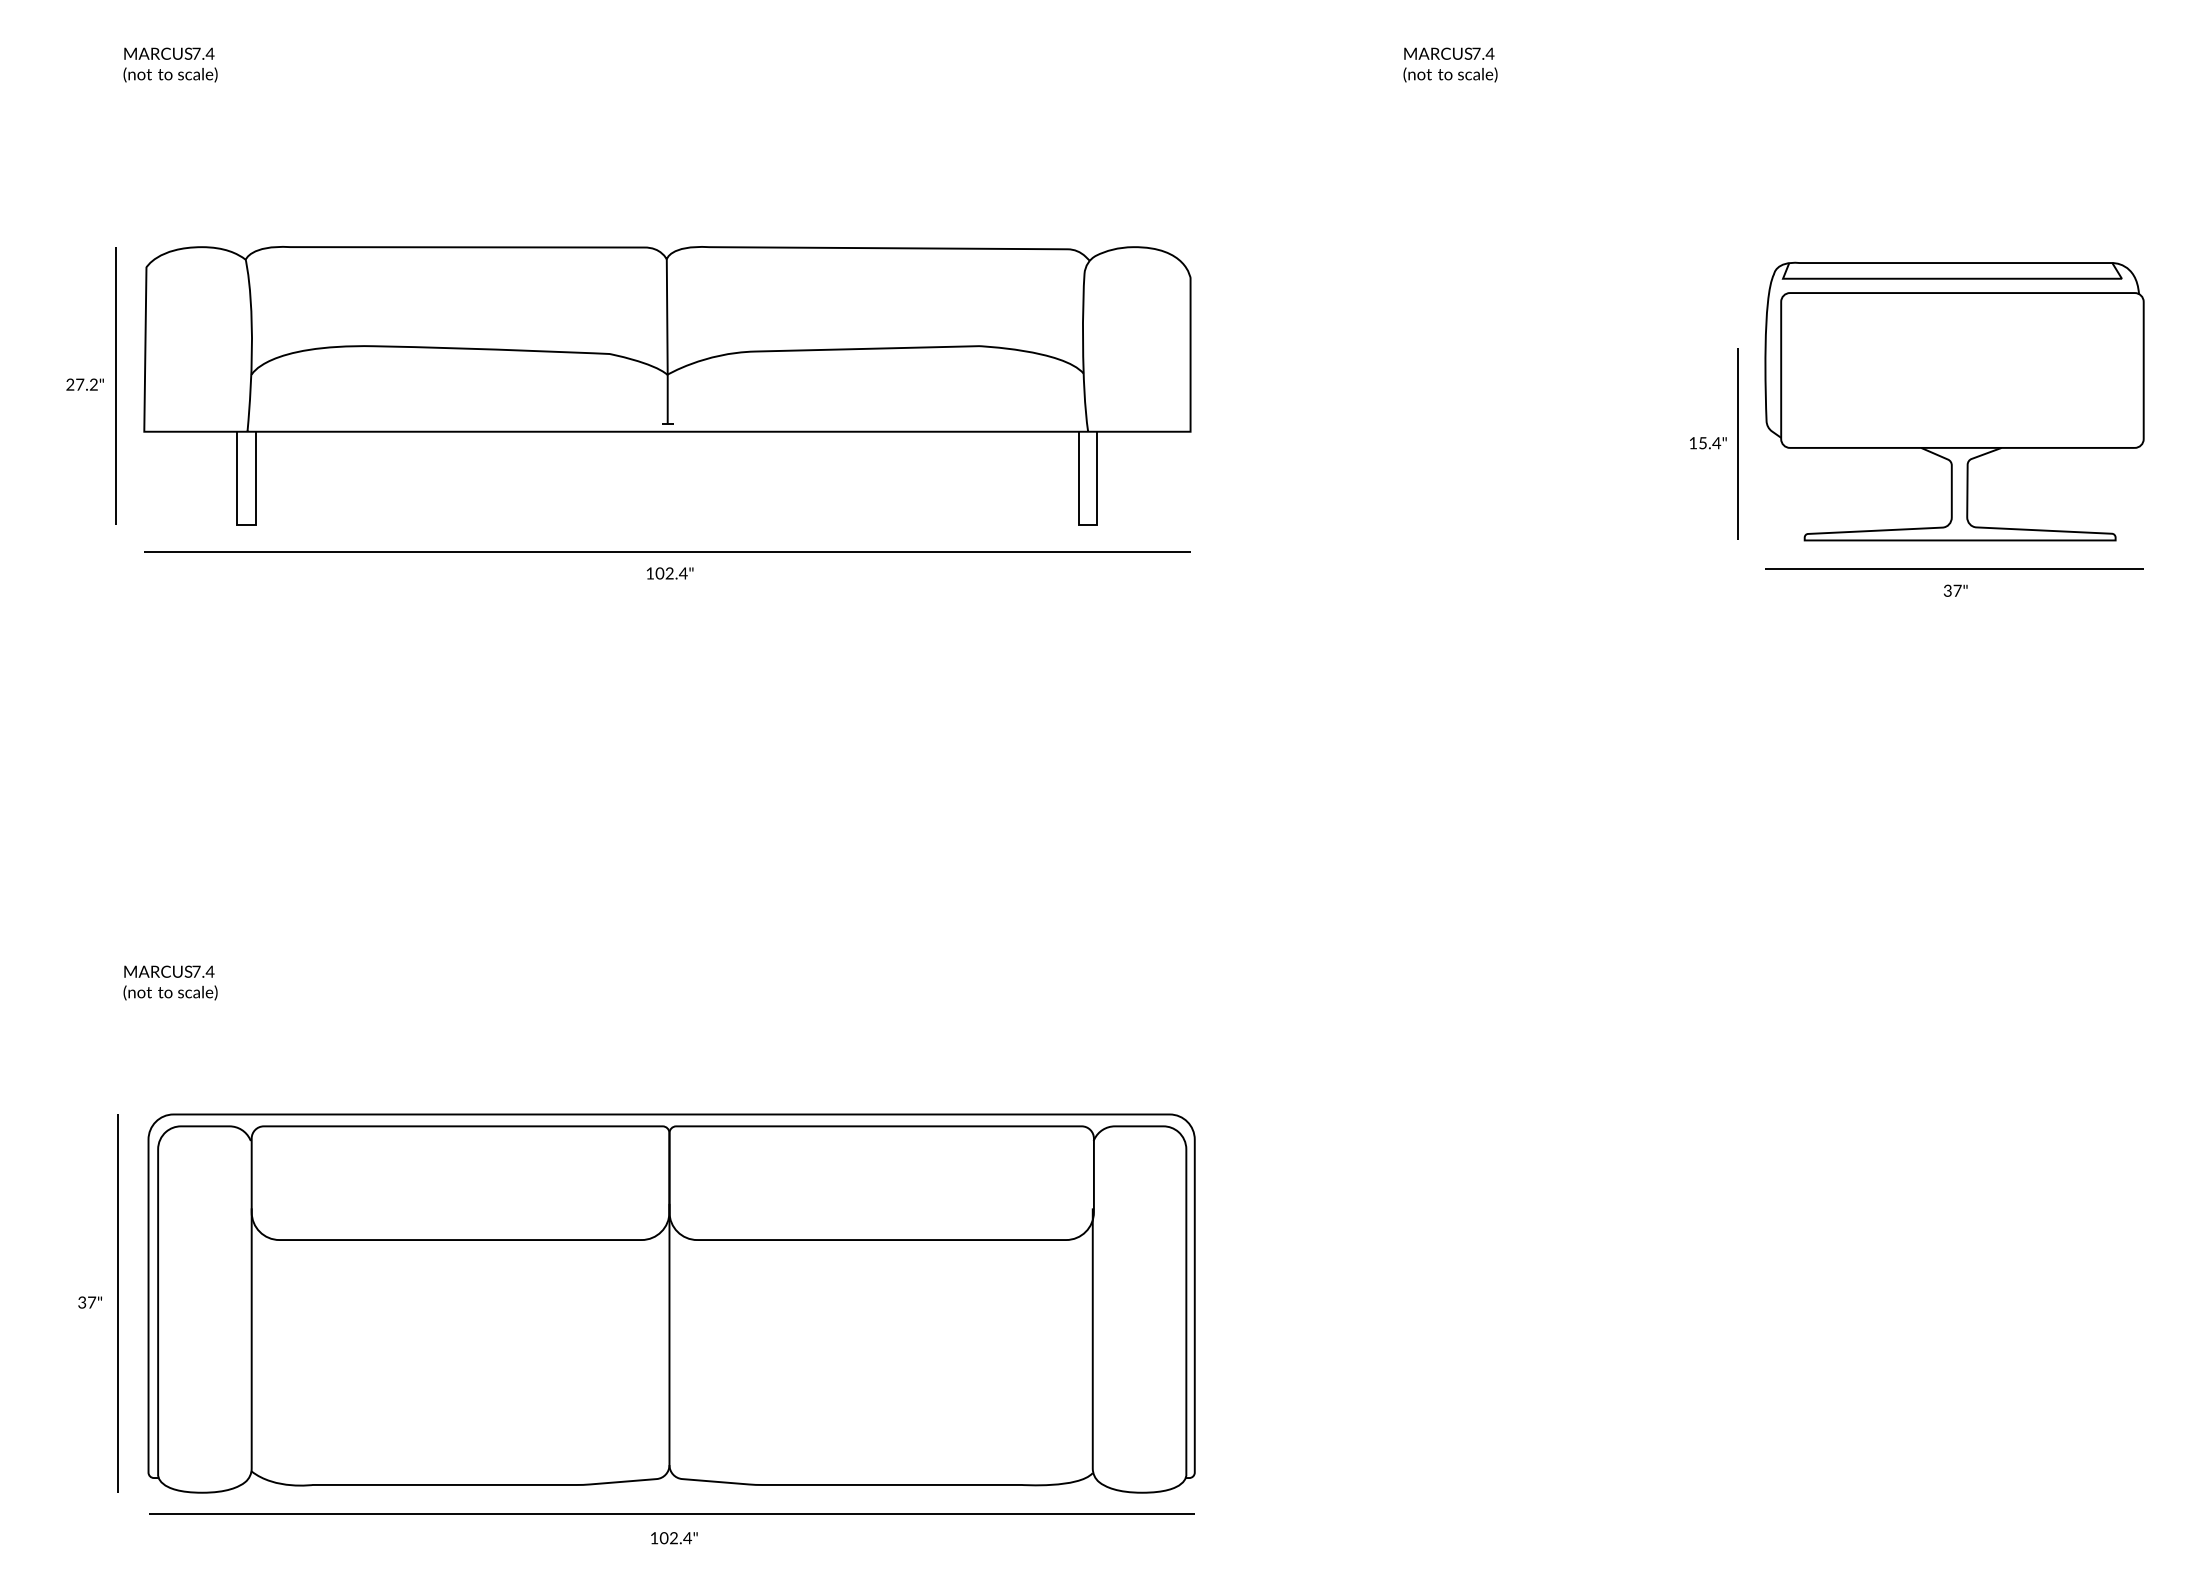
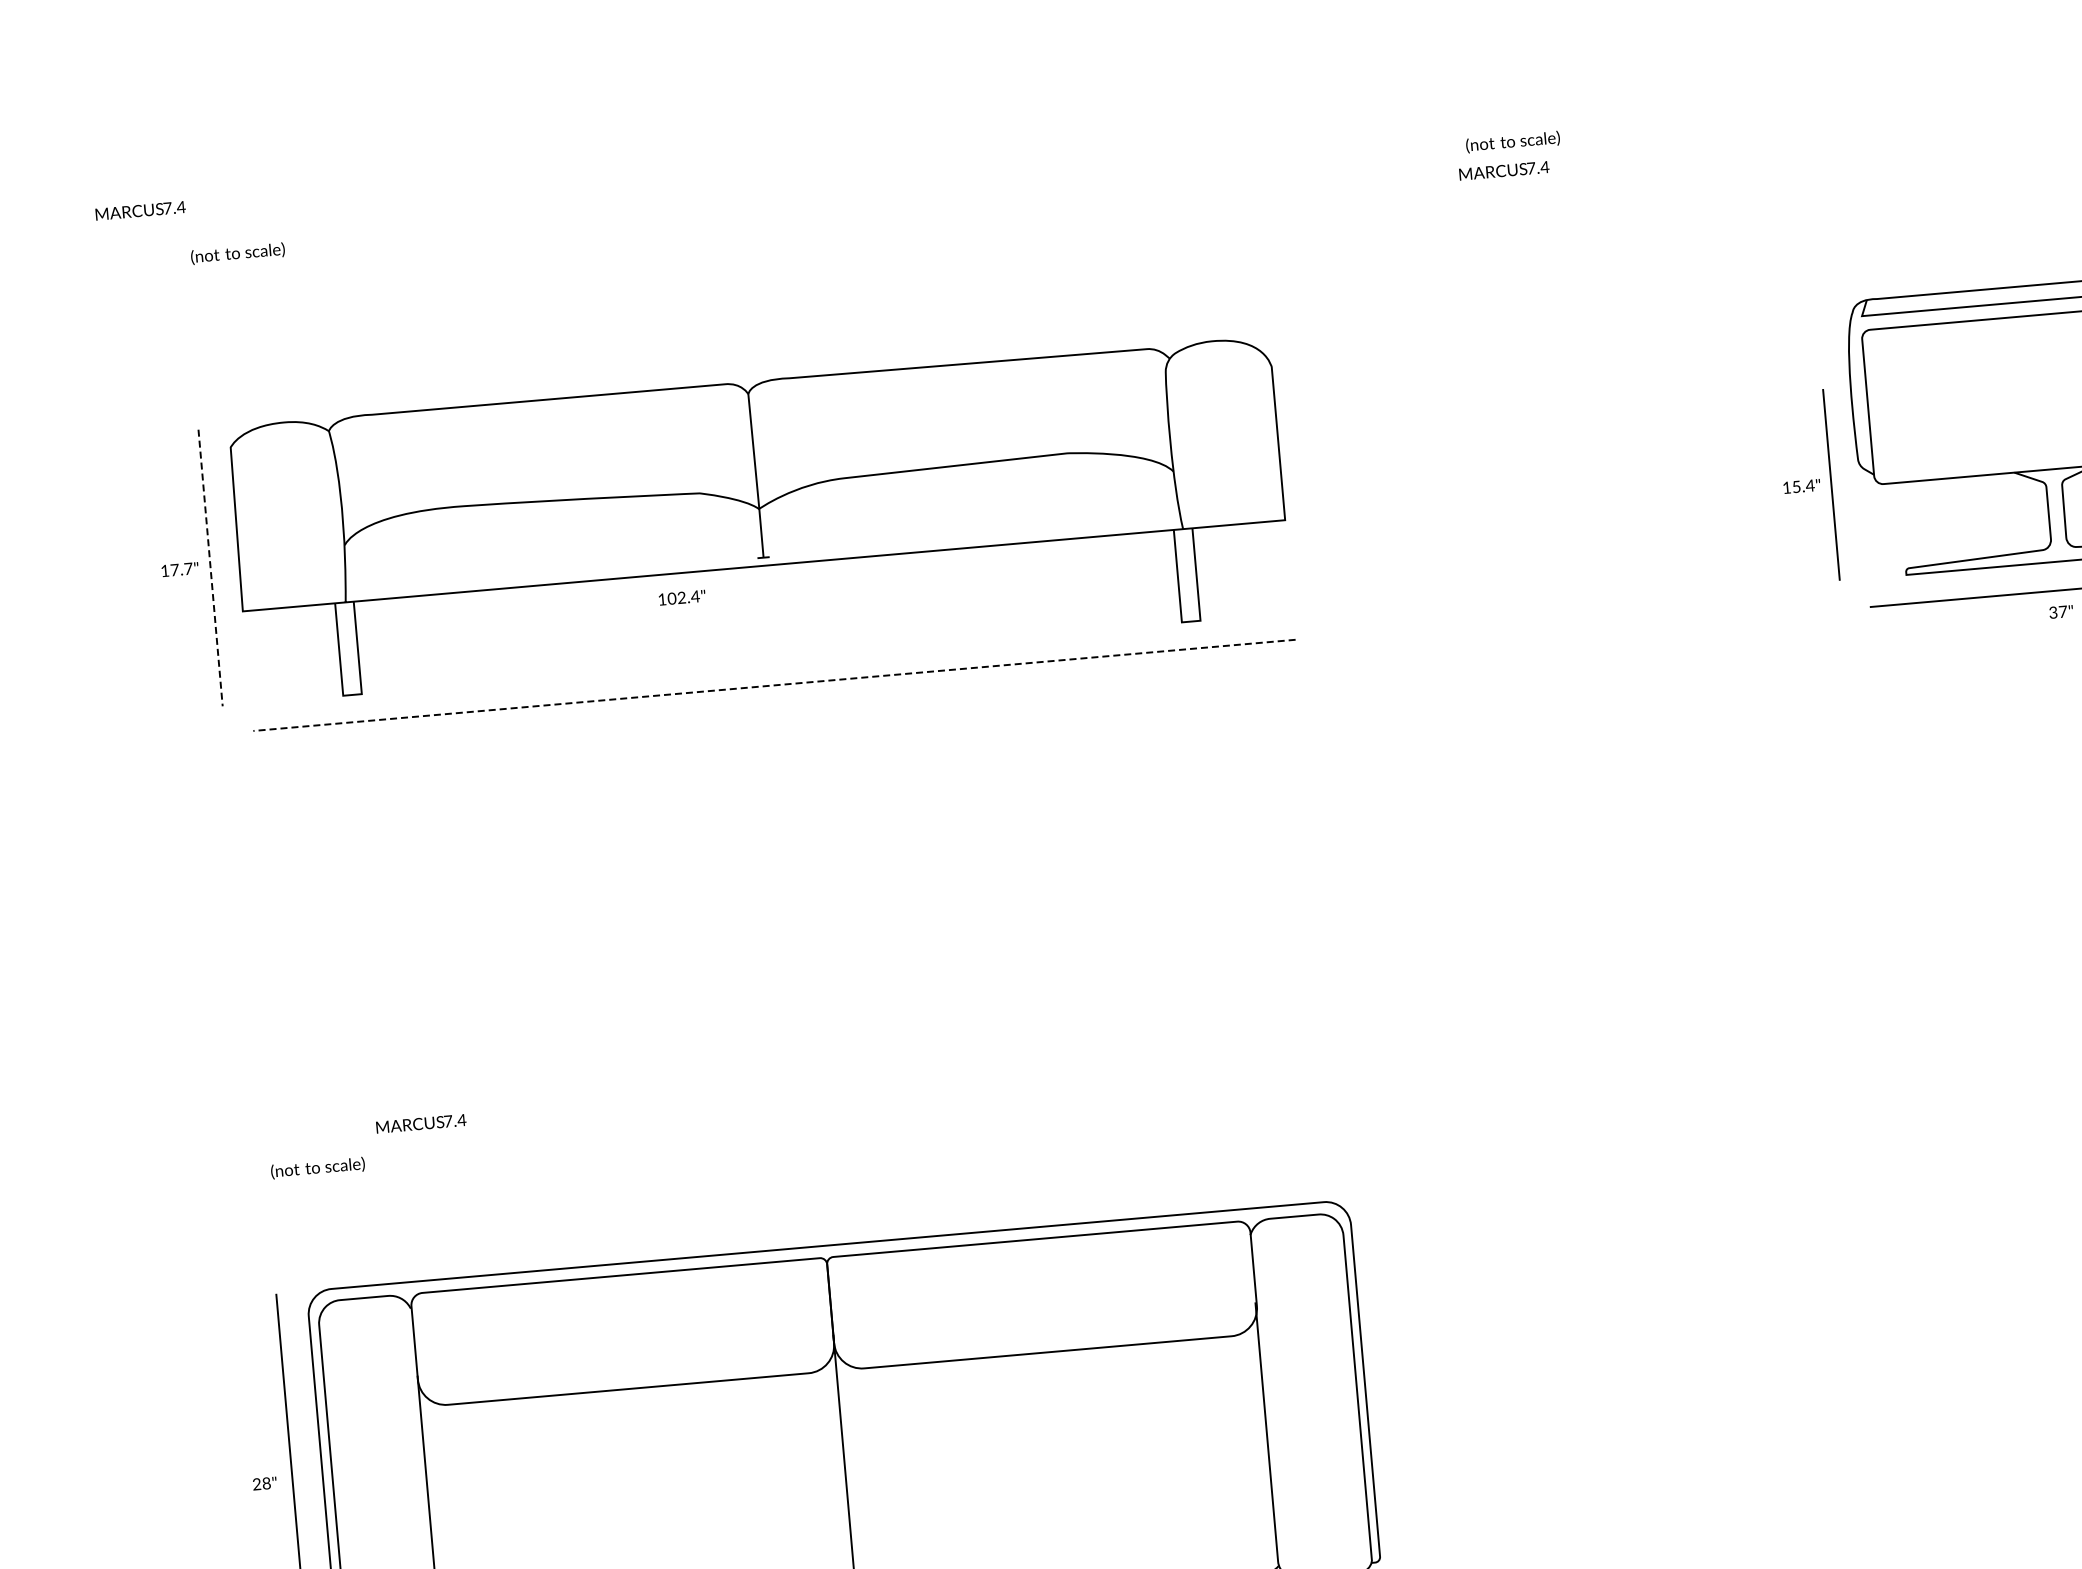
text: (169, 53) -> (140, 210), moved
text: (1449, 53) -> (1504, 170), moved
text: (81, 384) -> (176, 569), 27.2" -> 17.7"
line: (115, 385) -> (210, 567), solid -> dashed
line: (666, 551) -> (773, 685), solid -> dashed
text: (670, 573) -> (682, 597), moved
text: (169, 971) -> (421, 1123), moved
text: (87, 1302) -> (262, 1483), 37" -> 28"

